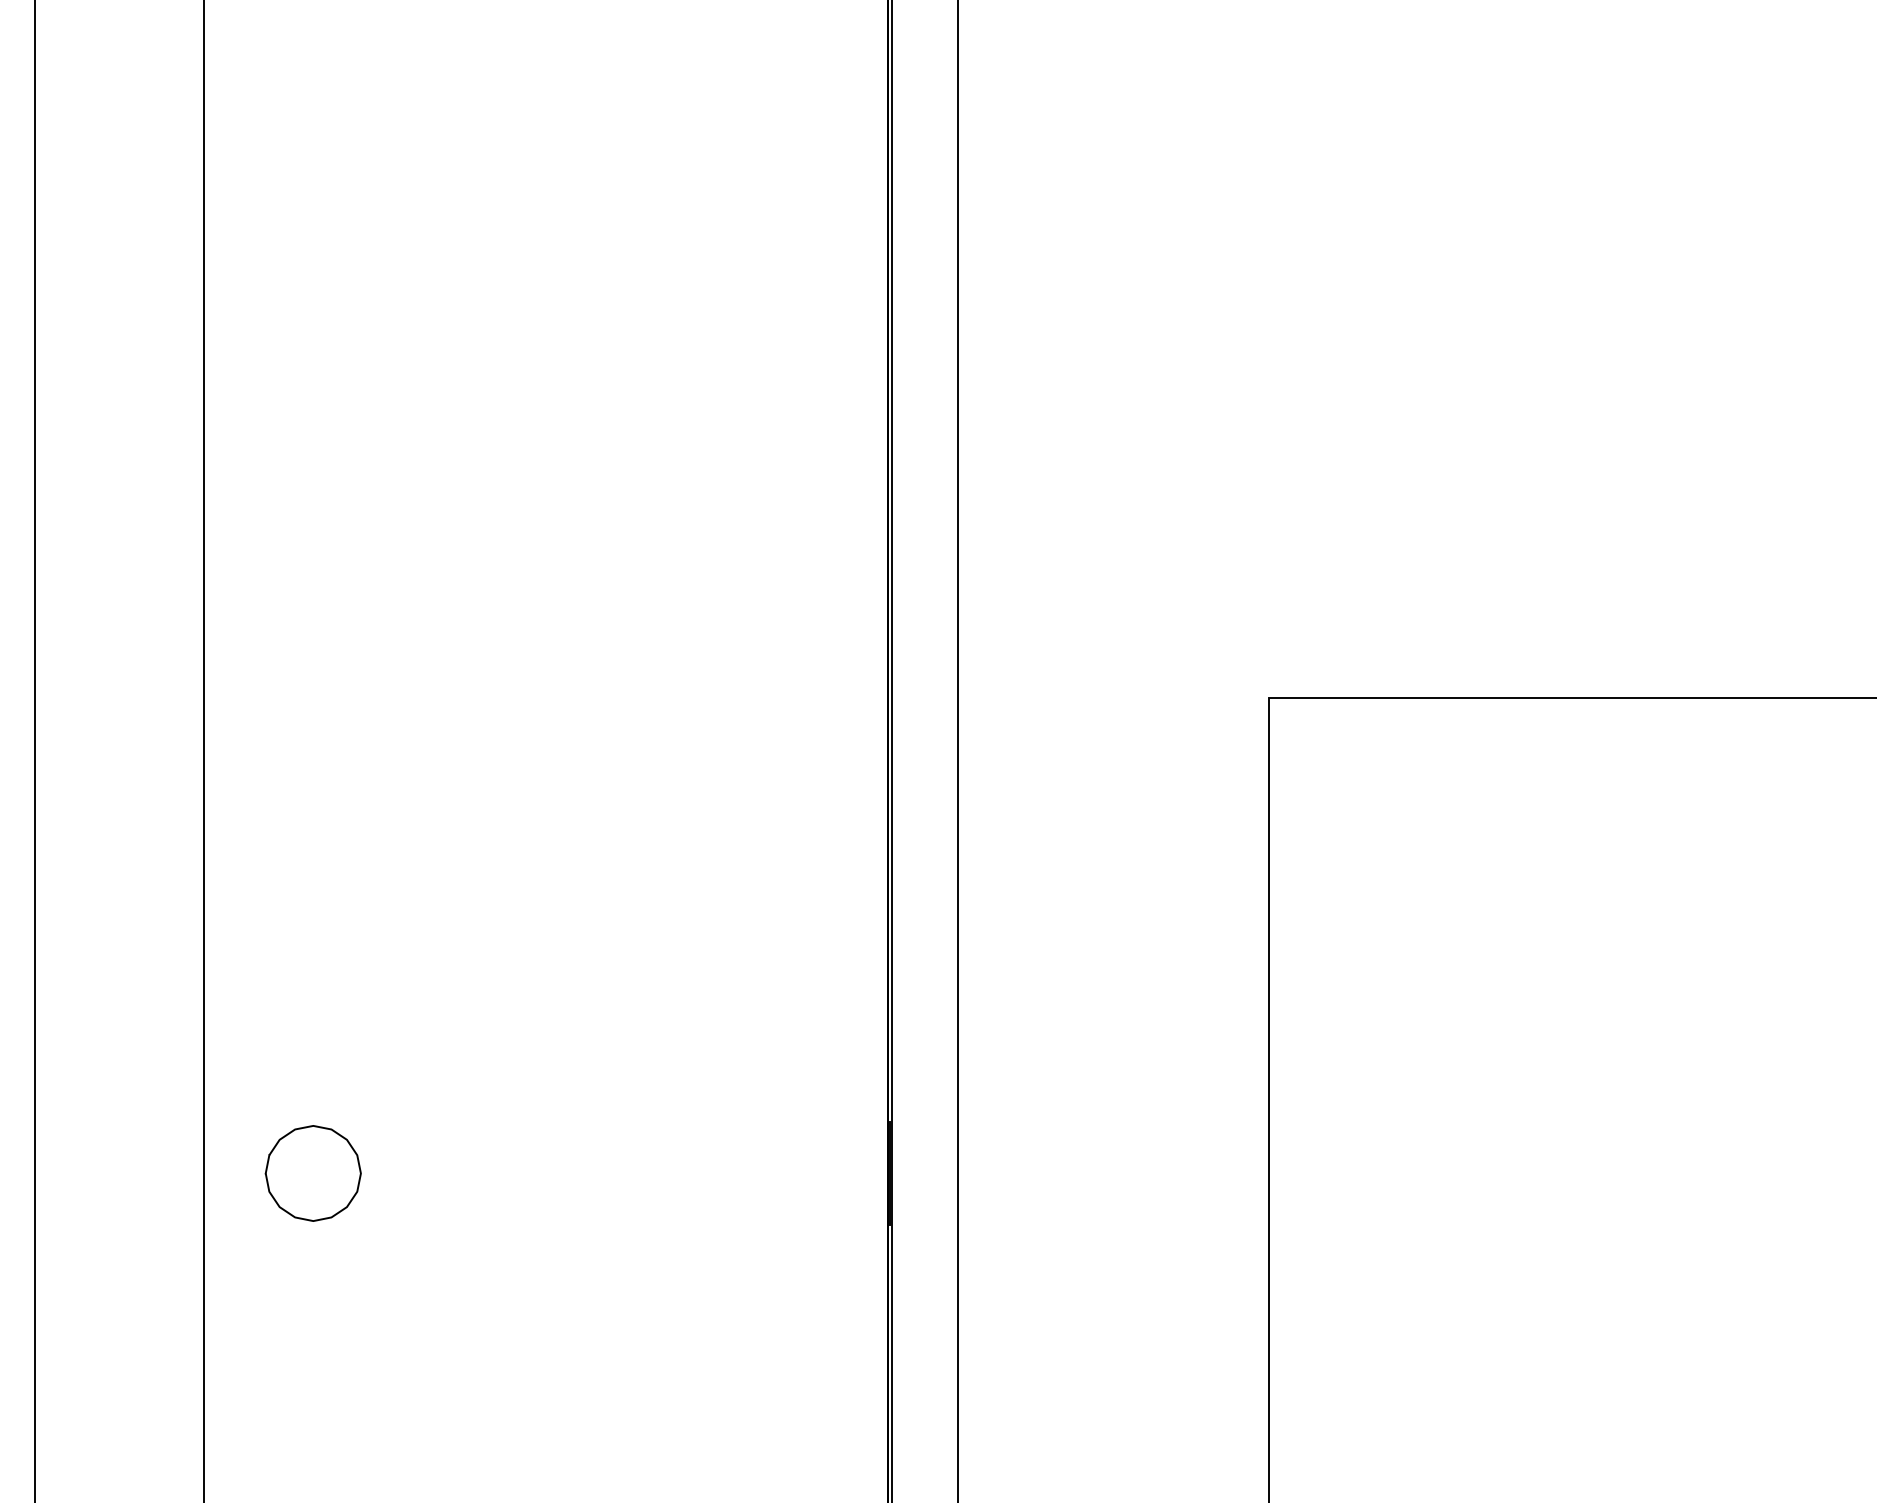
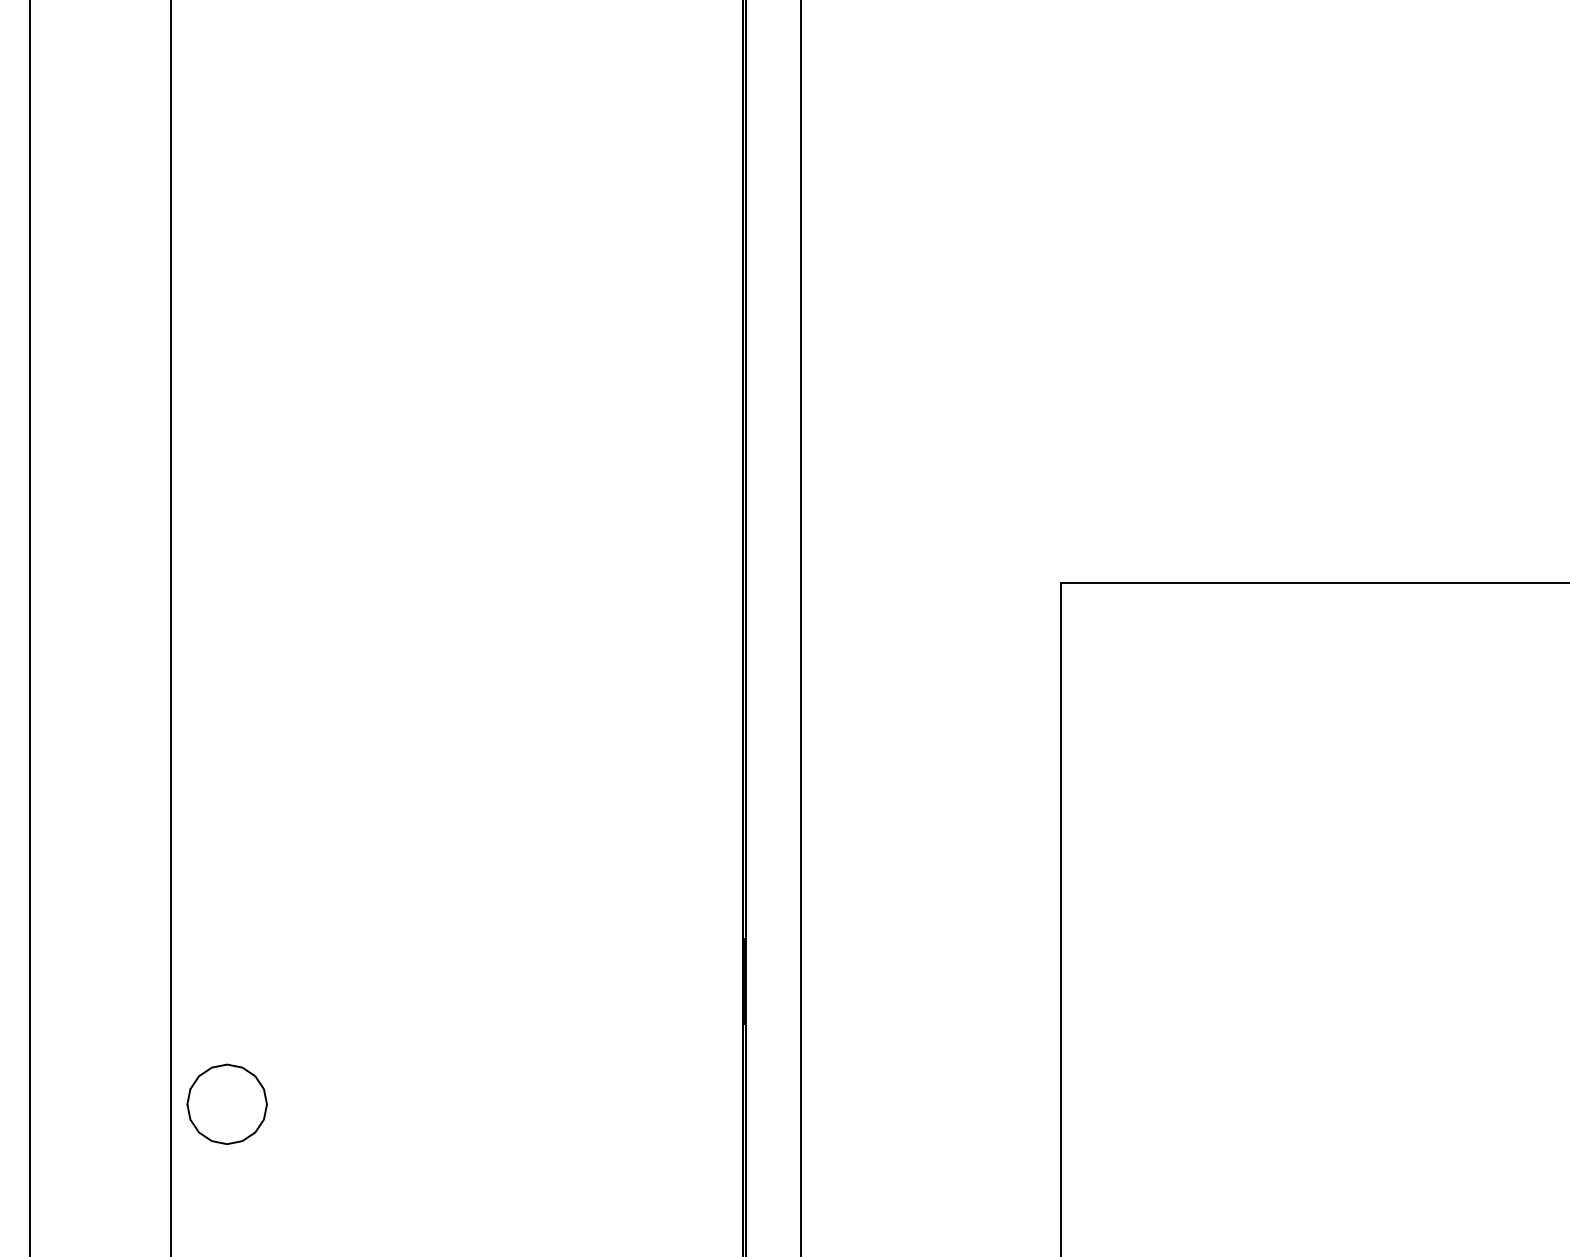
part: (312, 1172) -> (226, 1103), moved

